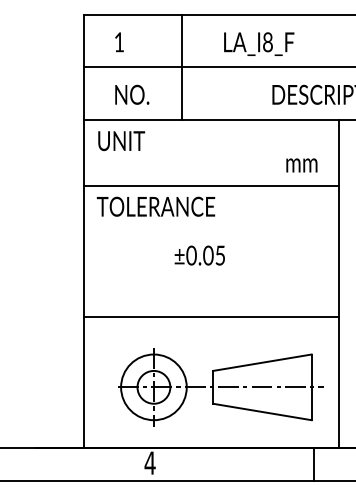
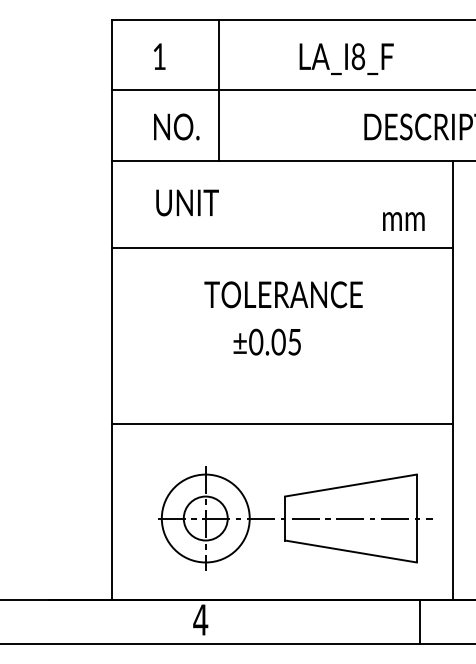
line: (182, 66) -> (218, 89), moved
text: (121, 140) -> (187, 202), moved
text: (155, 206) -> (283, 294), moved

